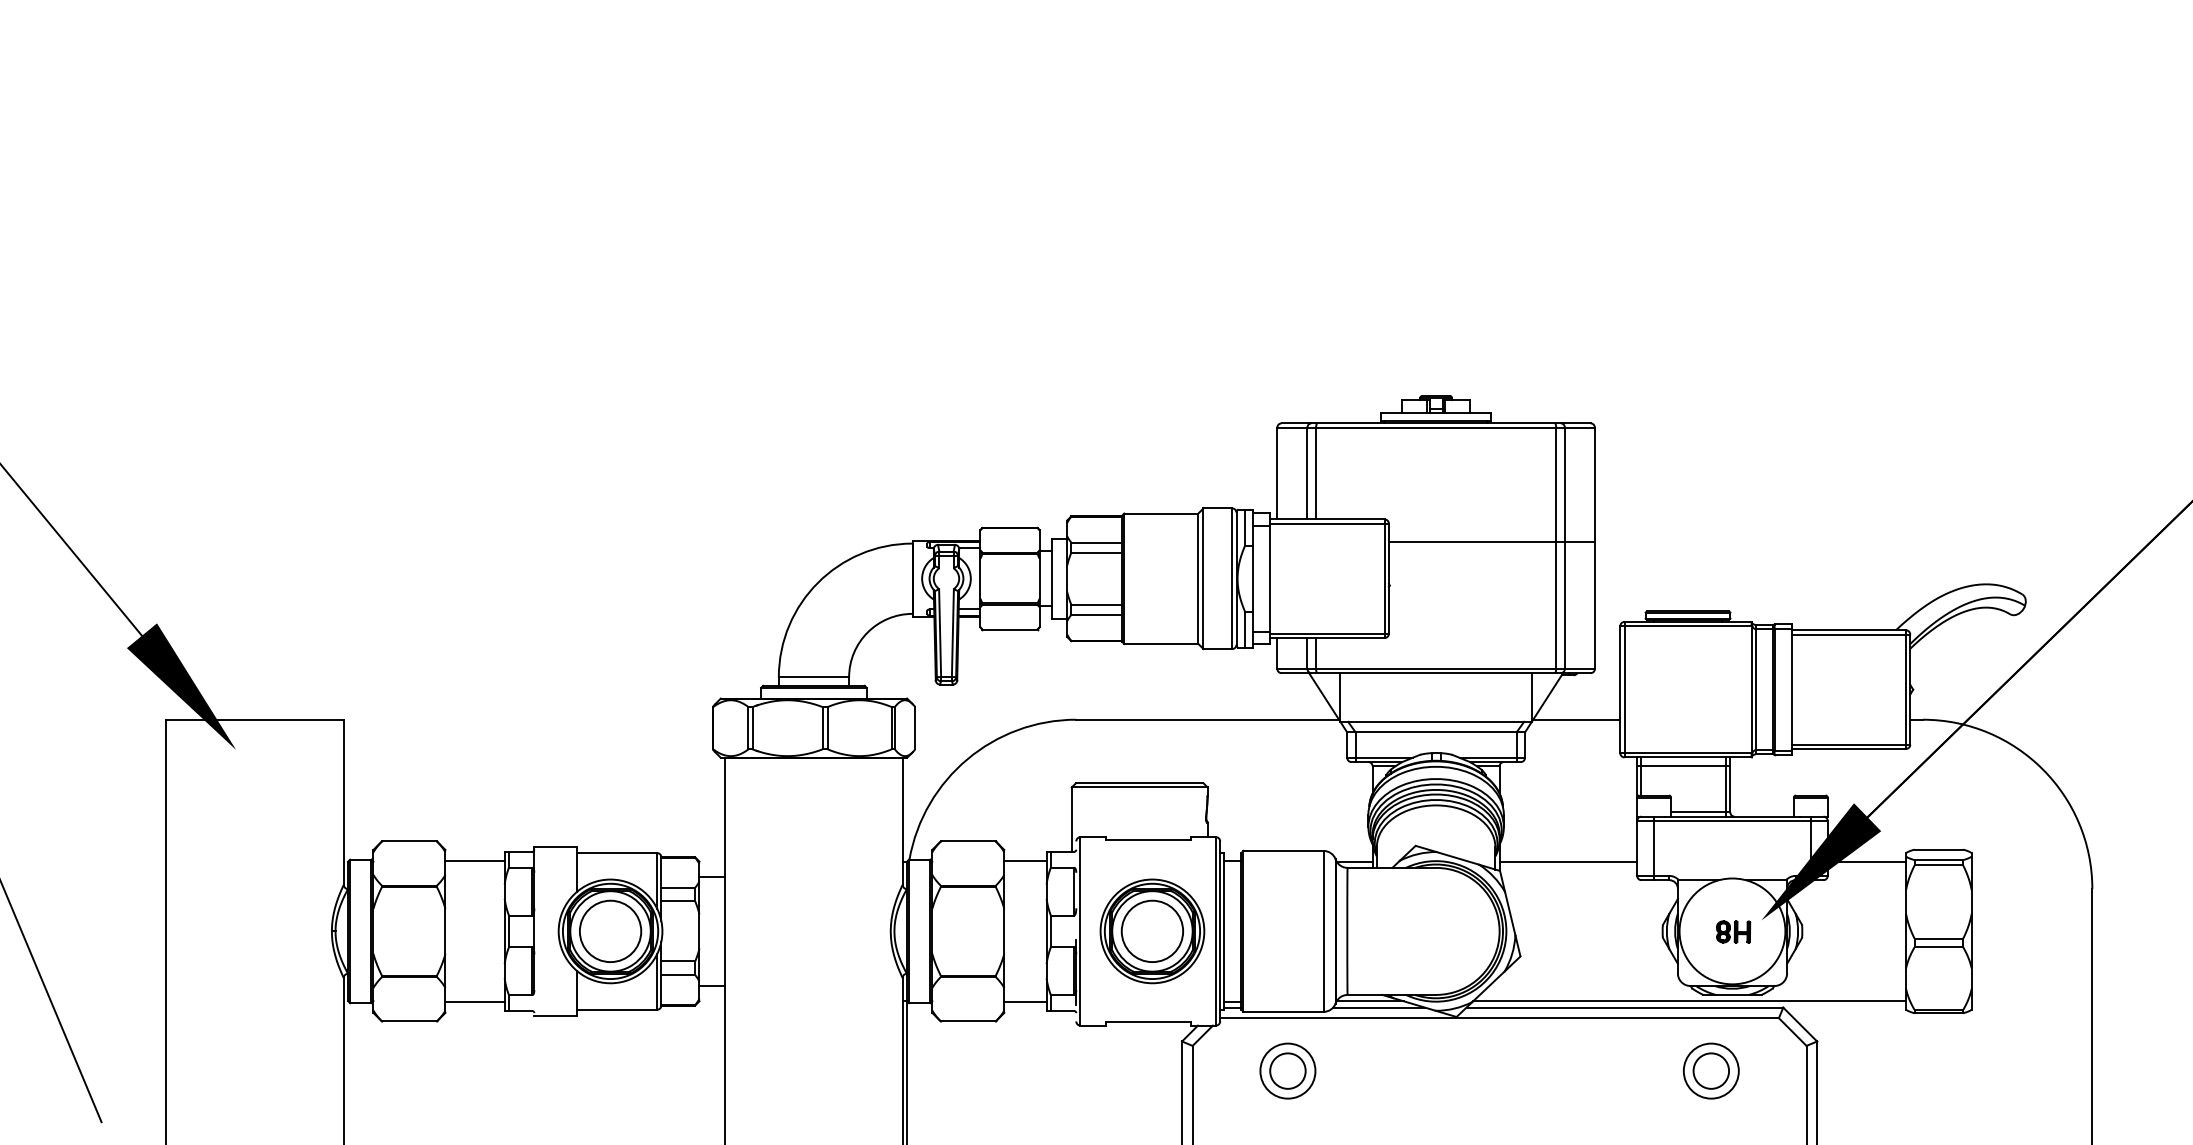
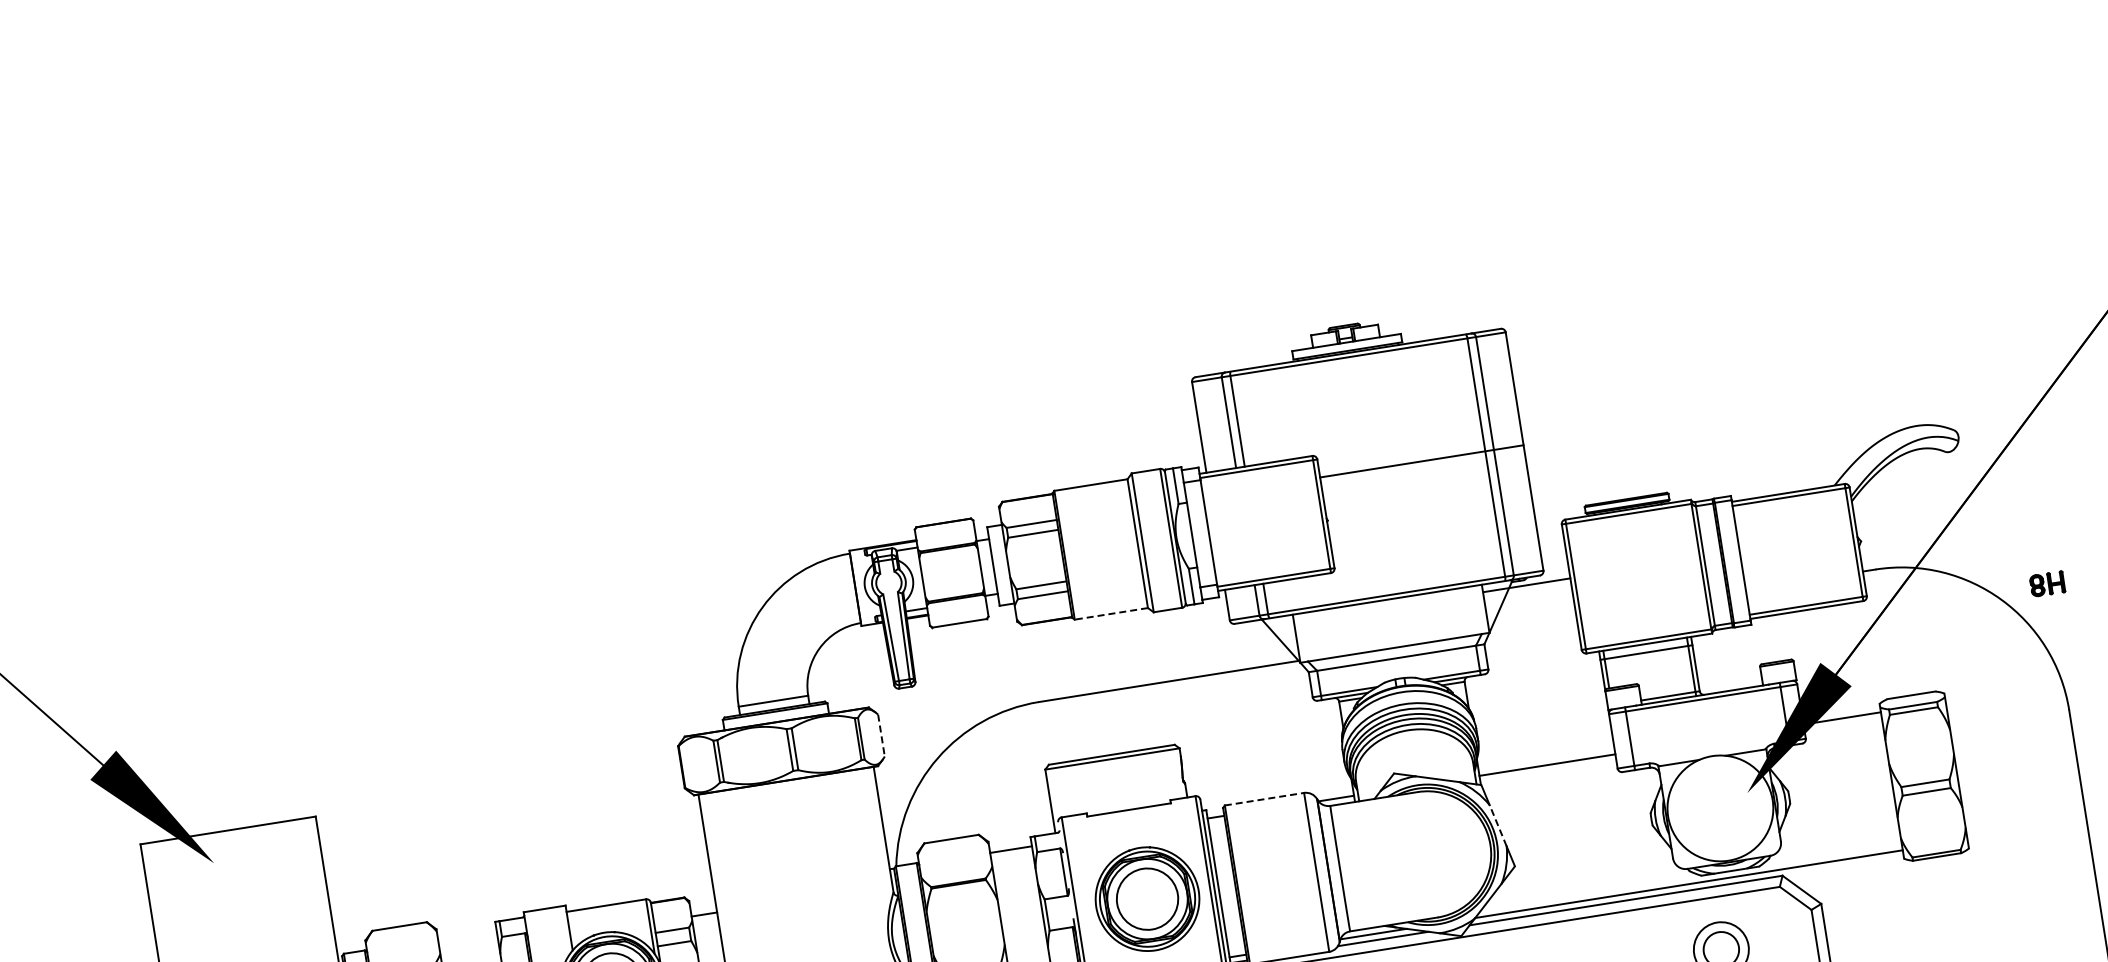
line: (1160, 643) -> (1110, 613), solid -> dashed
line: (1576, 719) -> (1527, 585), moved
line: (915, 728) -> (881, 735), solid -> dashed
line: (1284, 850) -> (1265, 798), solid -> dashed
line: (474, 861) -> (466, 936), removed
line: (1510, 913) -> (1498, 825), solid -> dashed
part: (1733, 931) -> (2047, 583), moved

